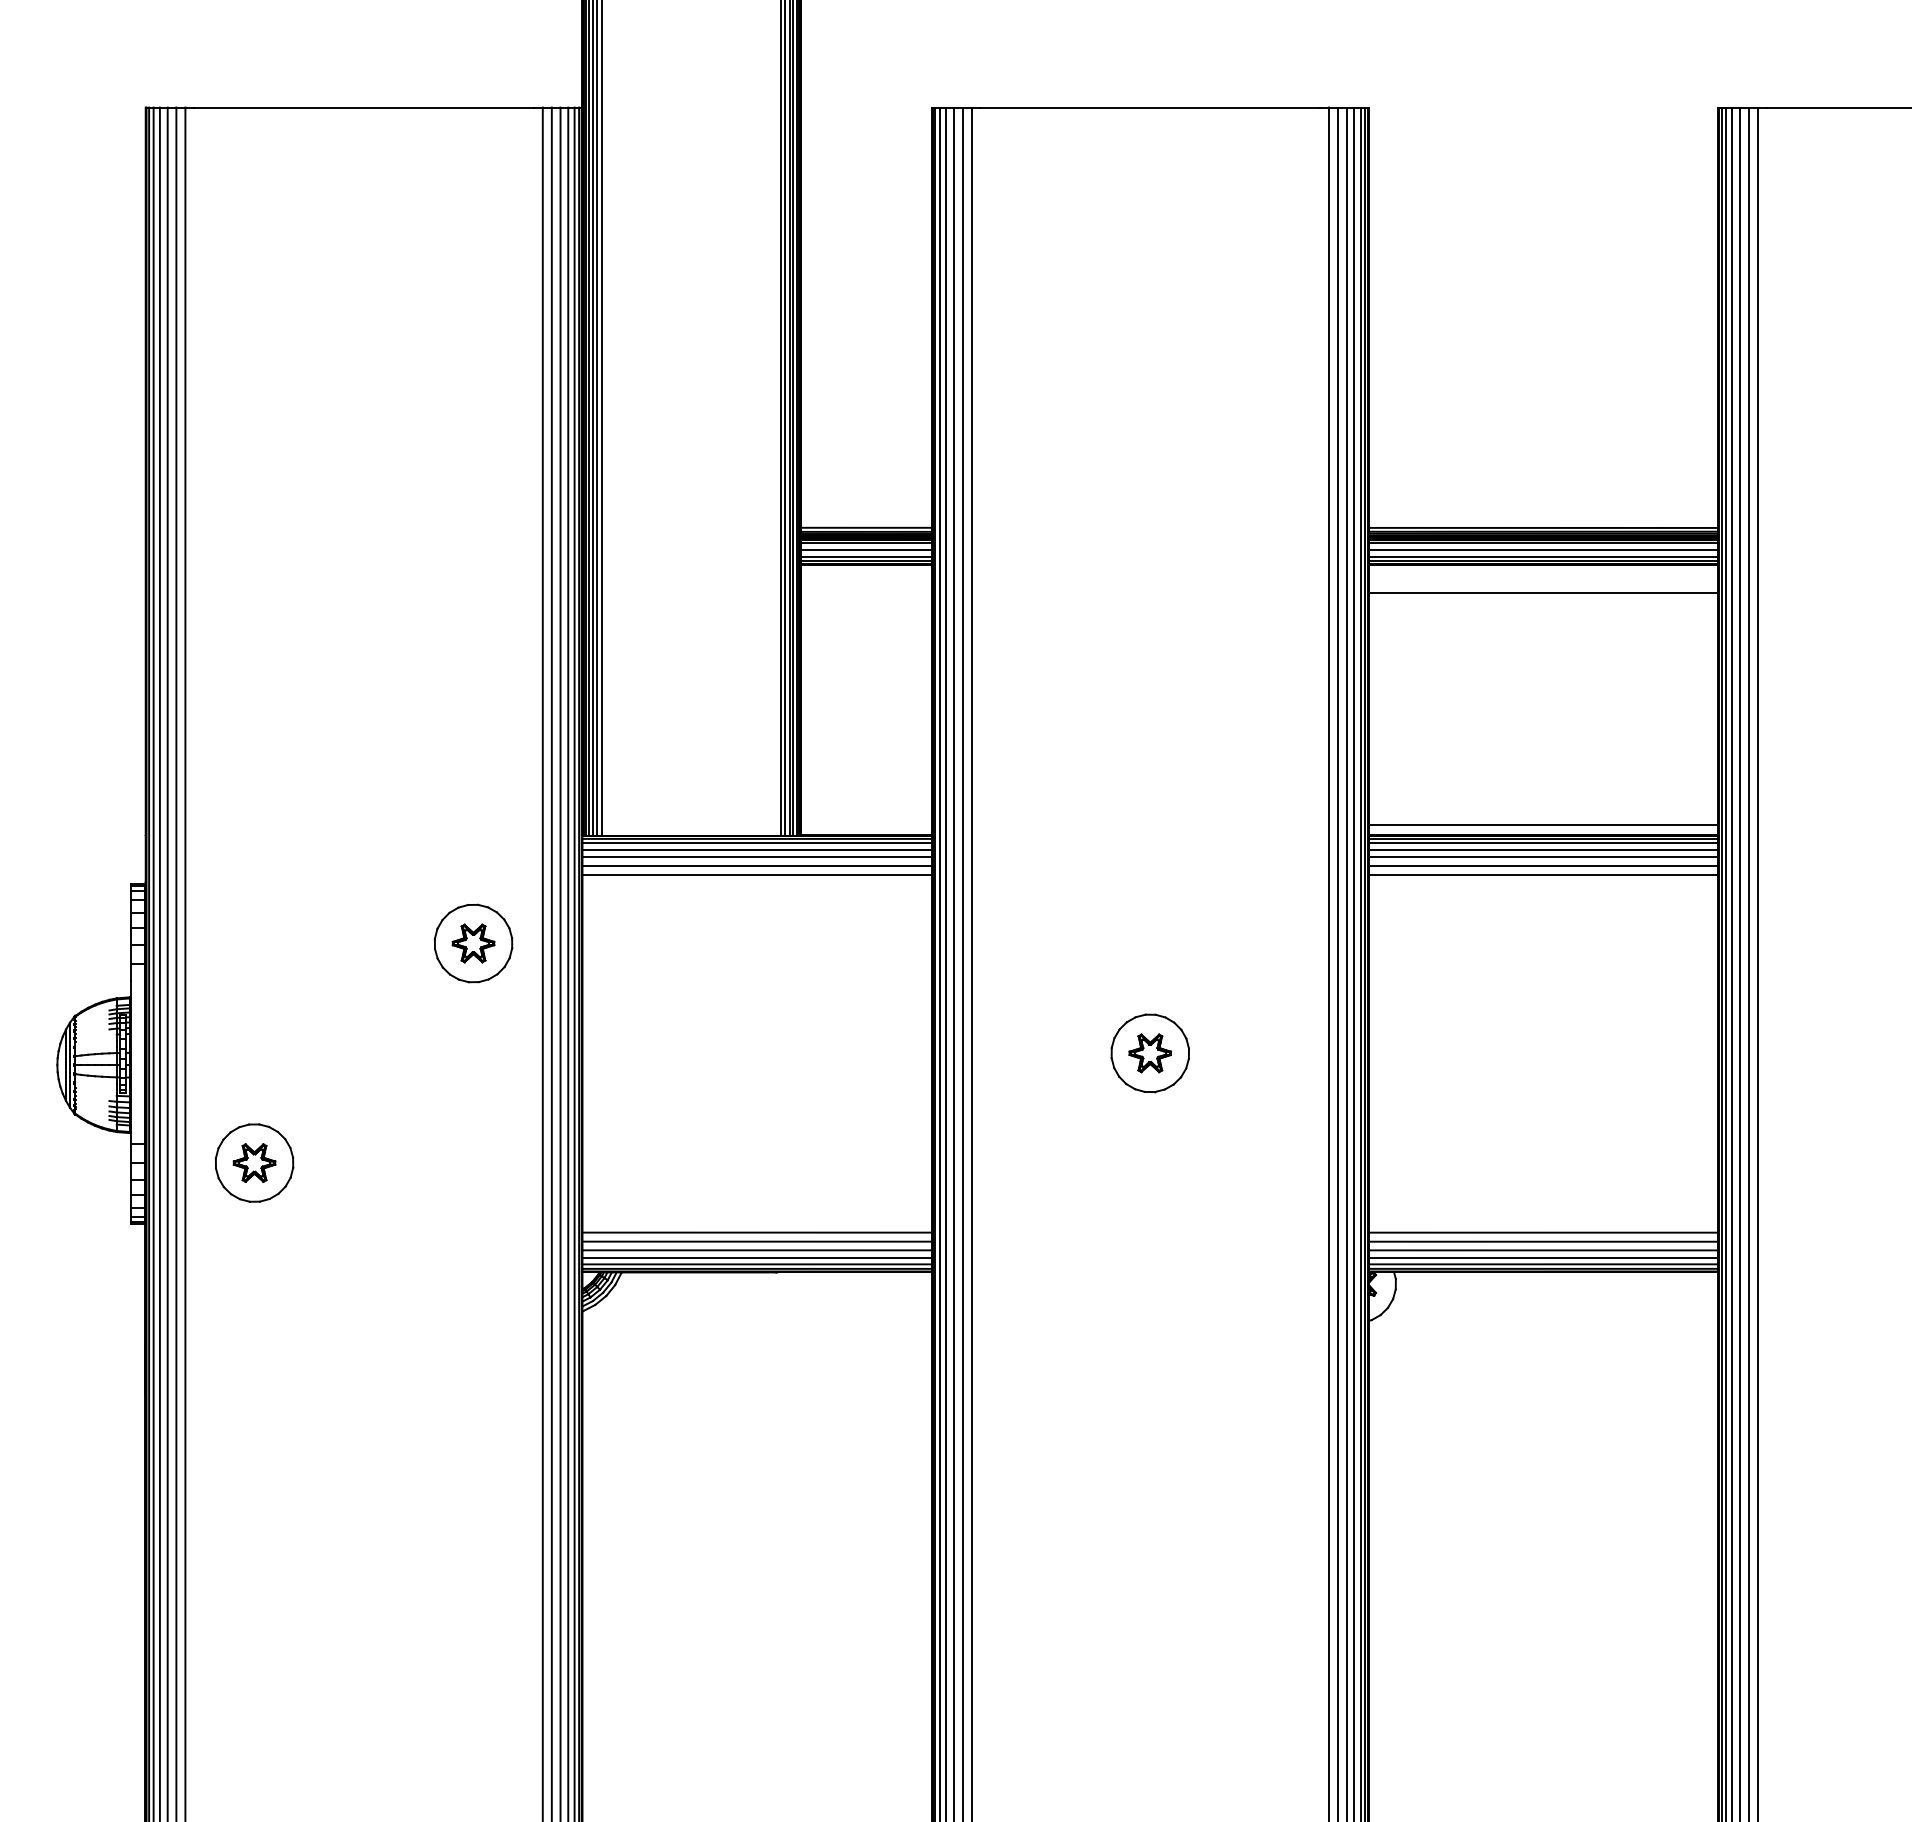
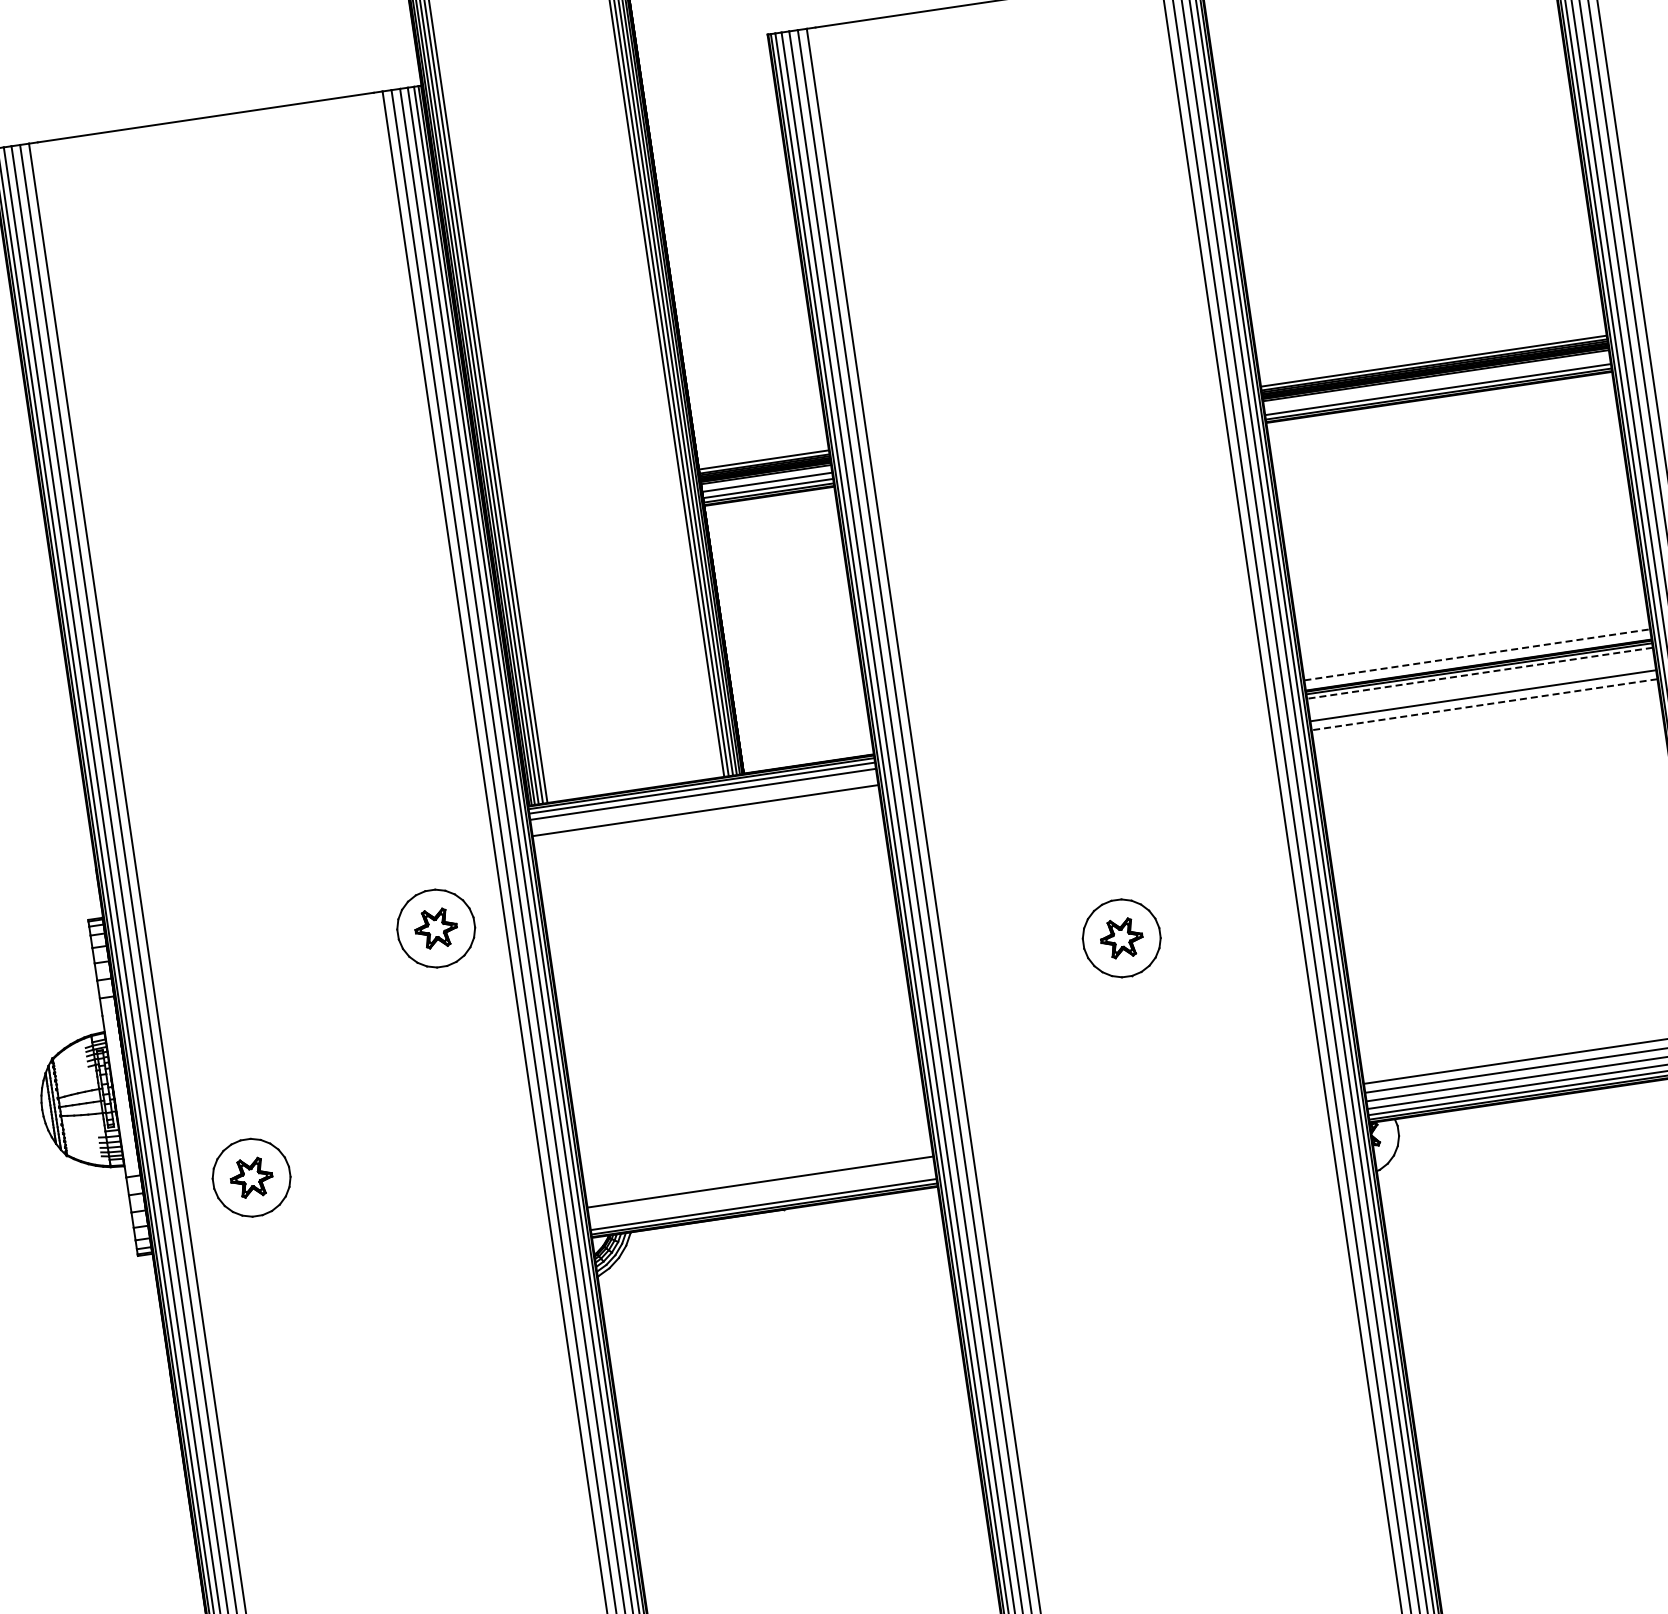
line: (1543, 550) -> (1437, 383), removed
line: (1543, 593) -> (1443, 426), removed
line: (1543, 824) -> (1477, 654), solid -> dashed
line: (1543, 843) -> (1480, 673), solid -> dashed
line: (1543, 849) -> (1480, 679), removed
line: (756, 857) -> (703, 802), removed
line: (1543, 857) -> (1482, 687), removed
line: (756, 875) -> (706, 819), removed
line: (1543, 875) -> (1484, 704), solid -> dashed
line: (756, 1232) -> (758, 1173), removed
line: (756, 1250) -> (760, 1190), removed
line: (756, 1258) -> (762, 1198), removed

